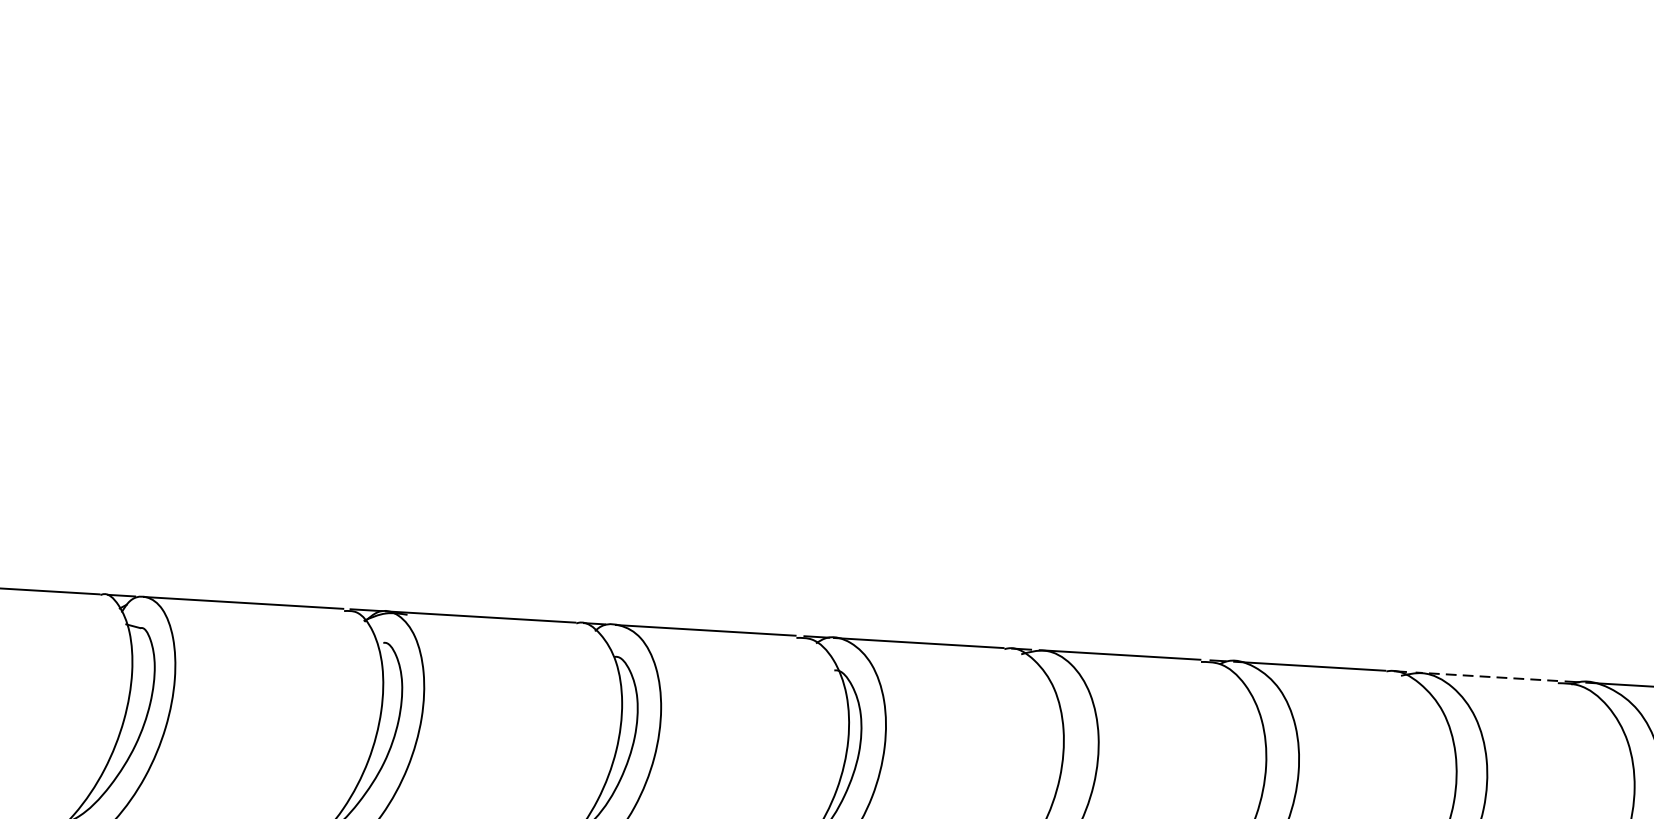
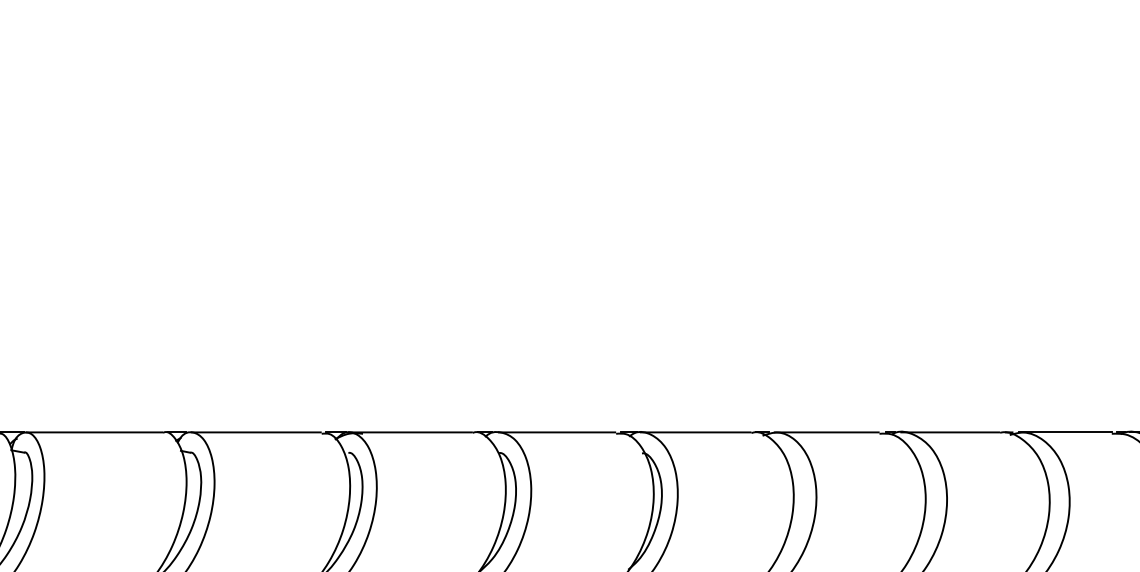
line: (1485, 676) -> (1064, 432), dashed -> solid

